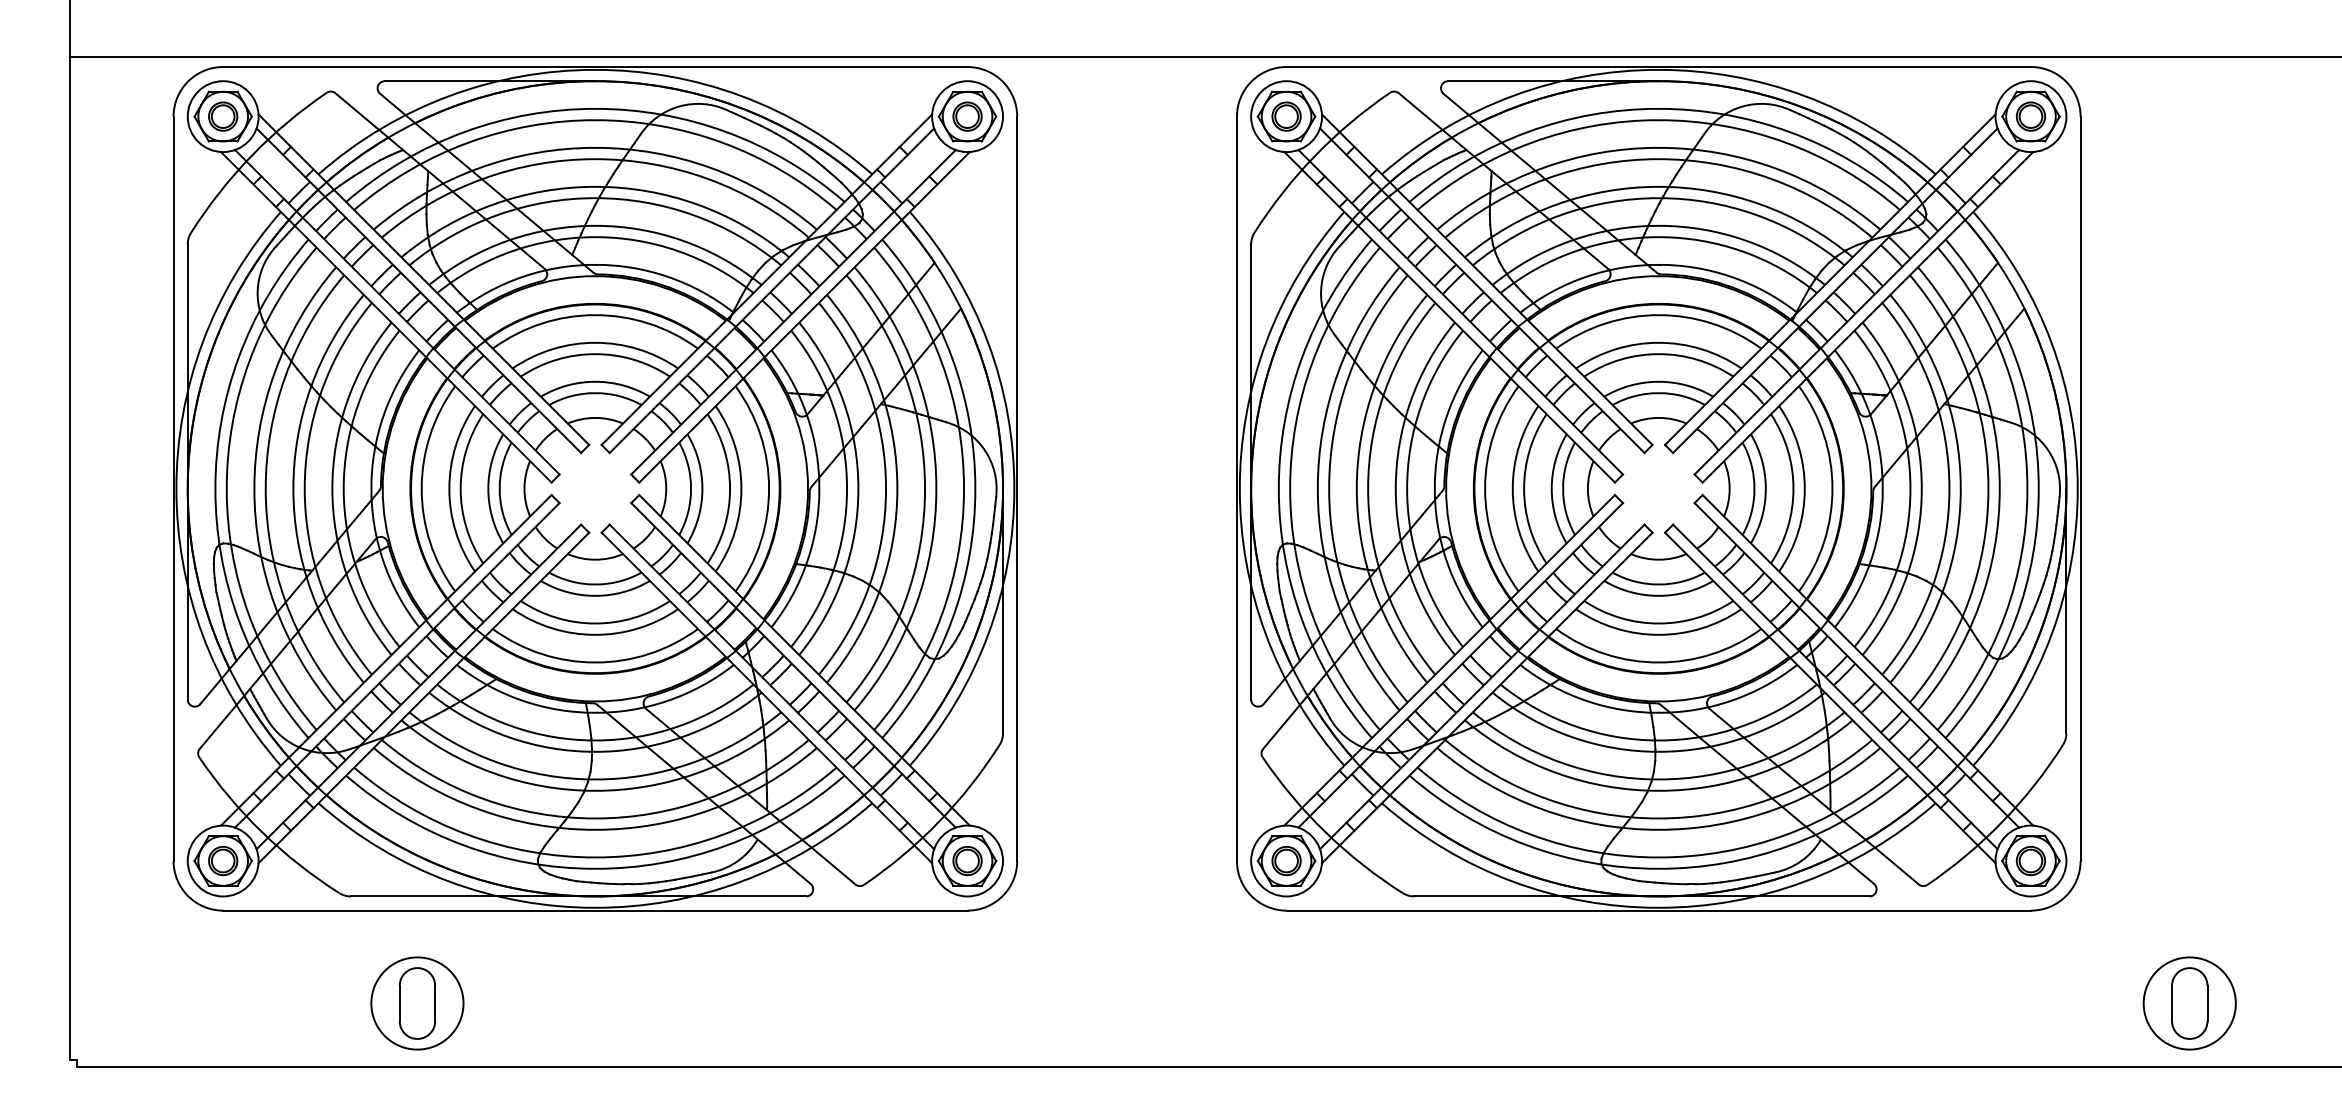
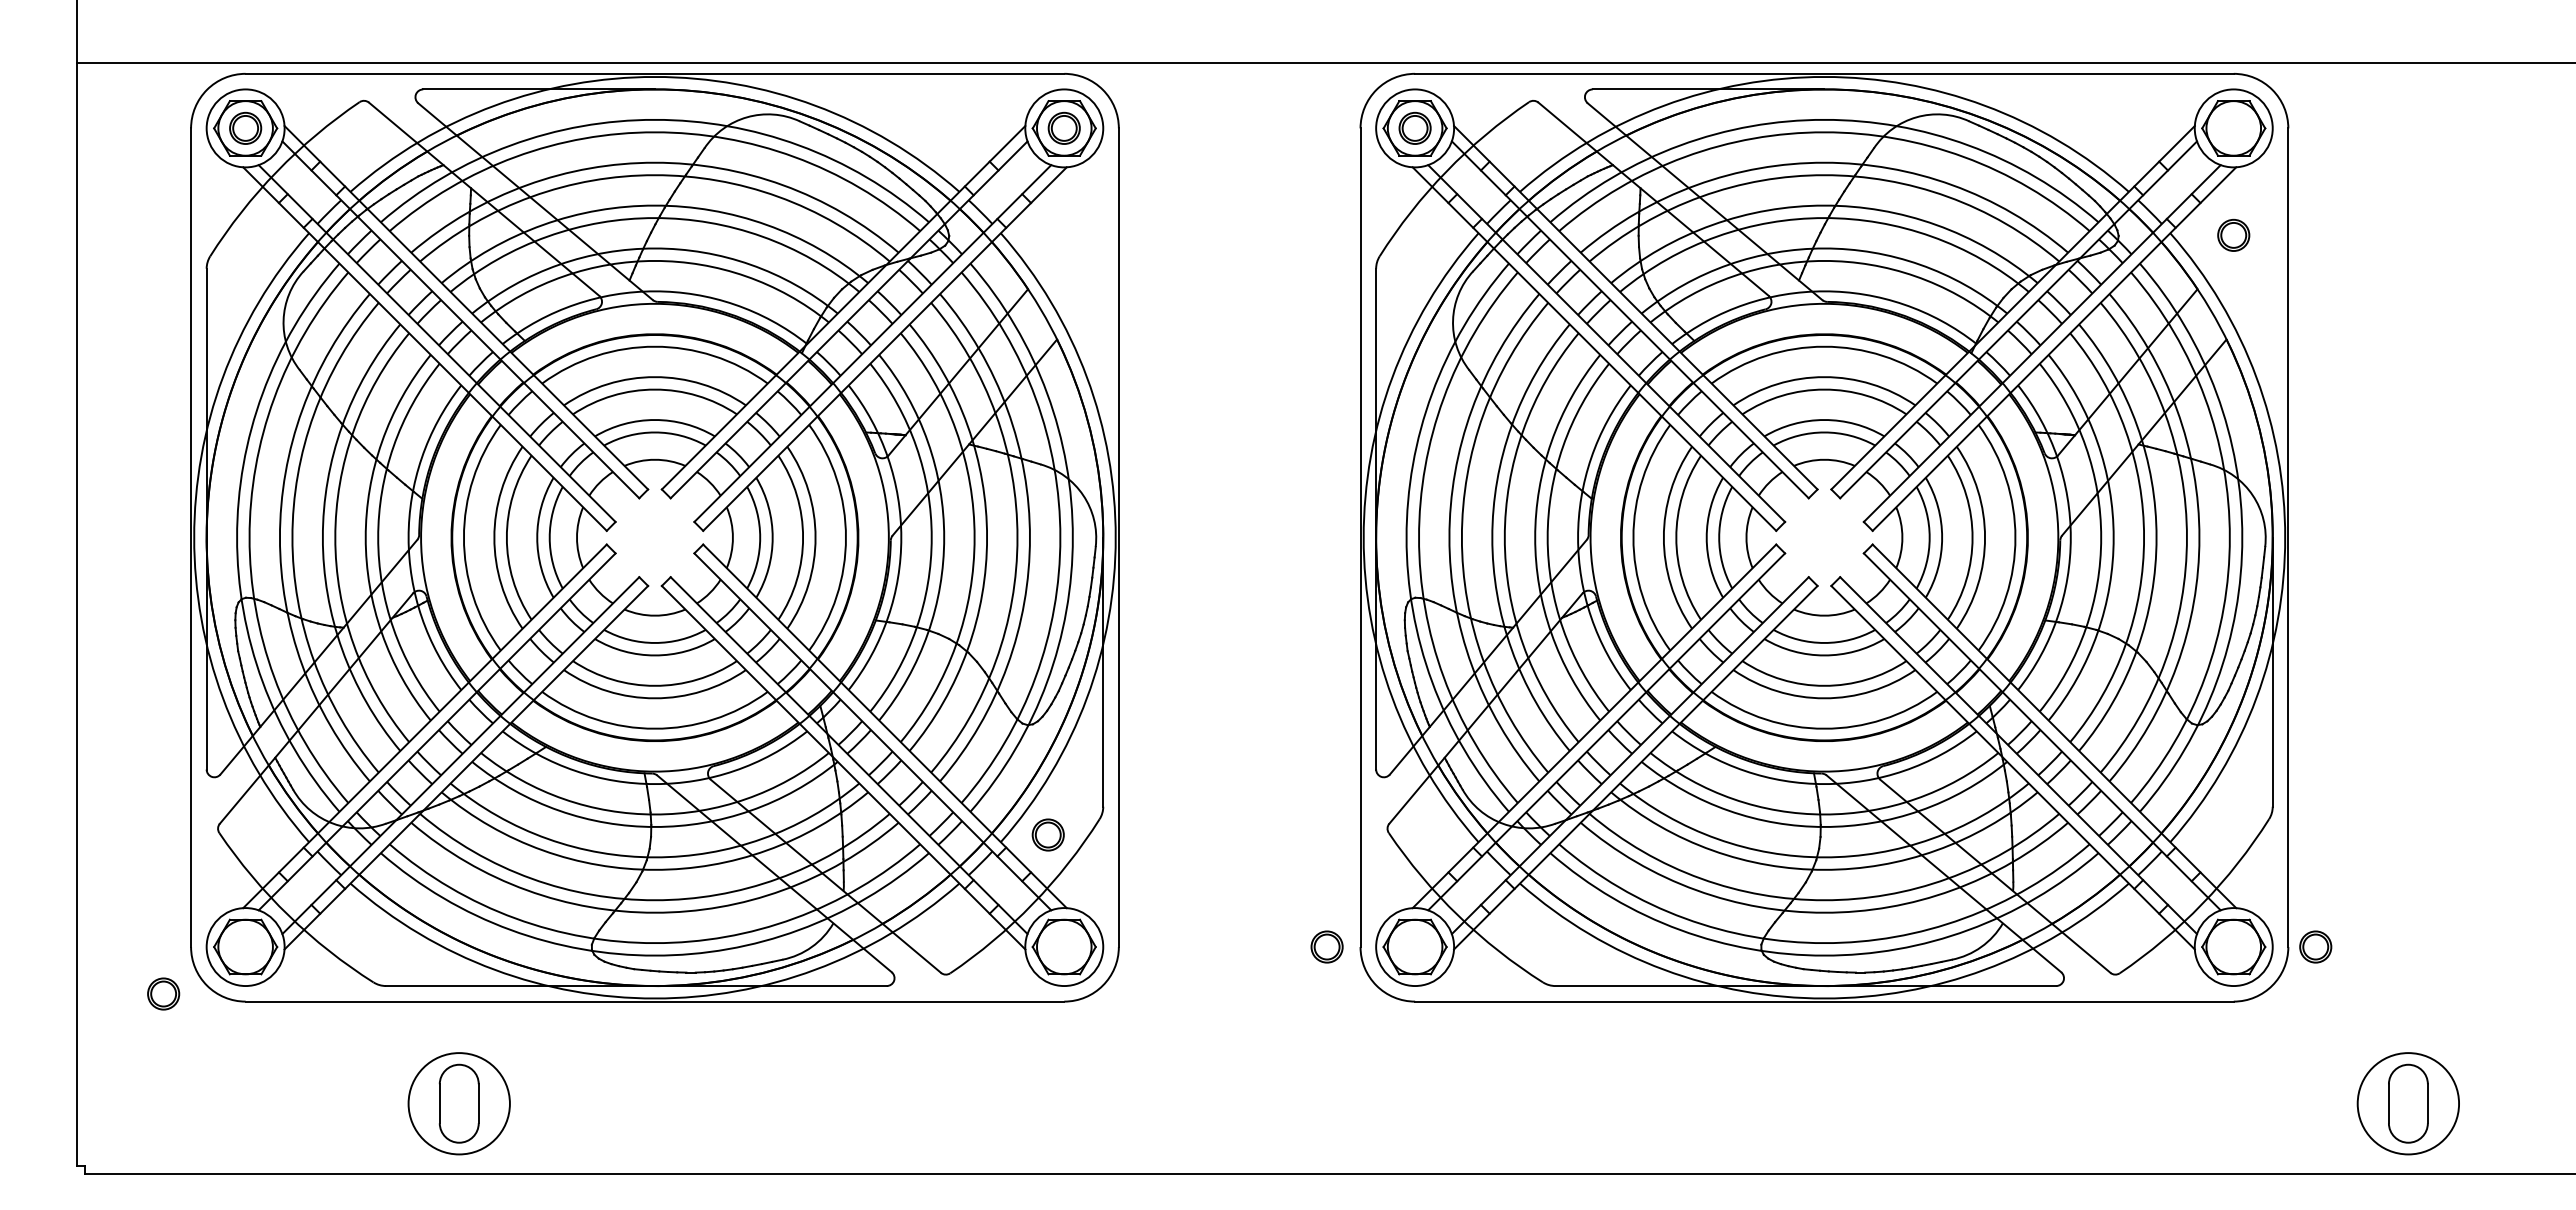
part: (2030, 115) -> (2233, 234), moved
part: (223, 860) -> (163, 993), moved
part: (966, 860) -> (1047, 834), moved
part: (1286, 860) -> (1326, 946), moved
part: (2030, 860) -> (2315, 946), moved

